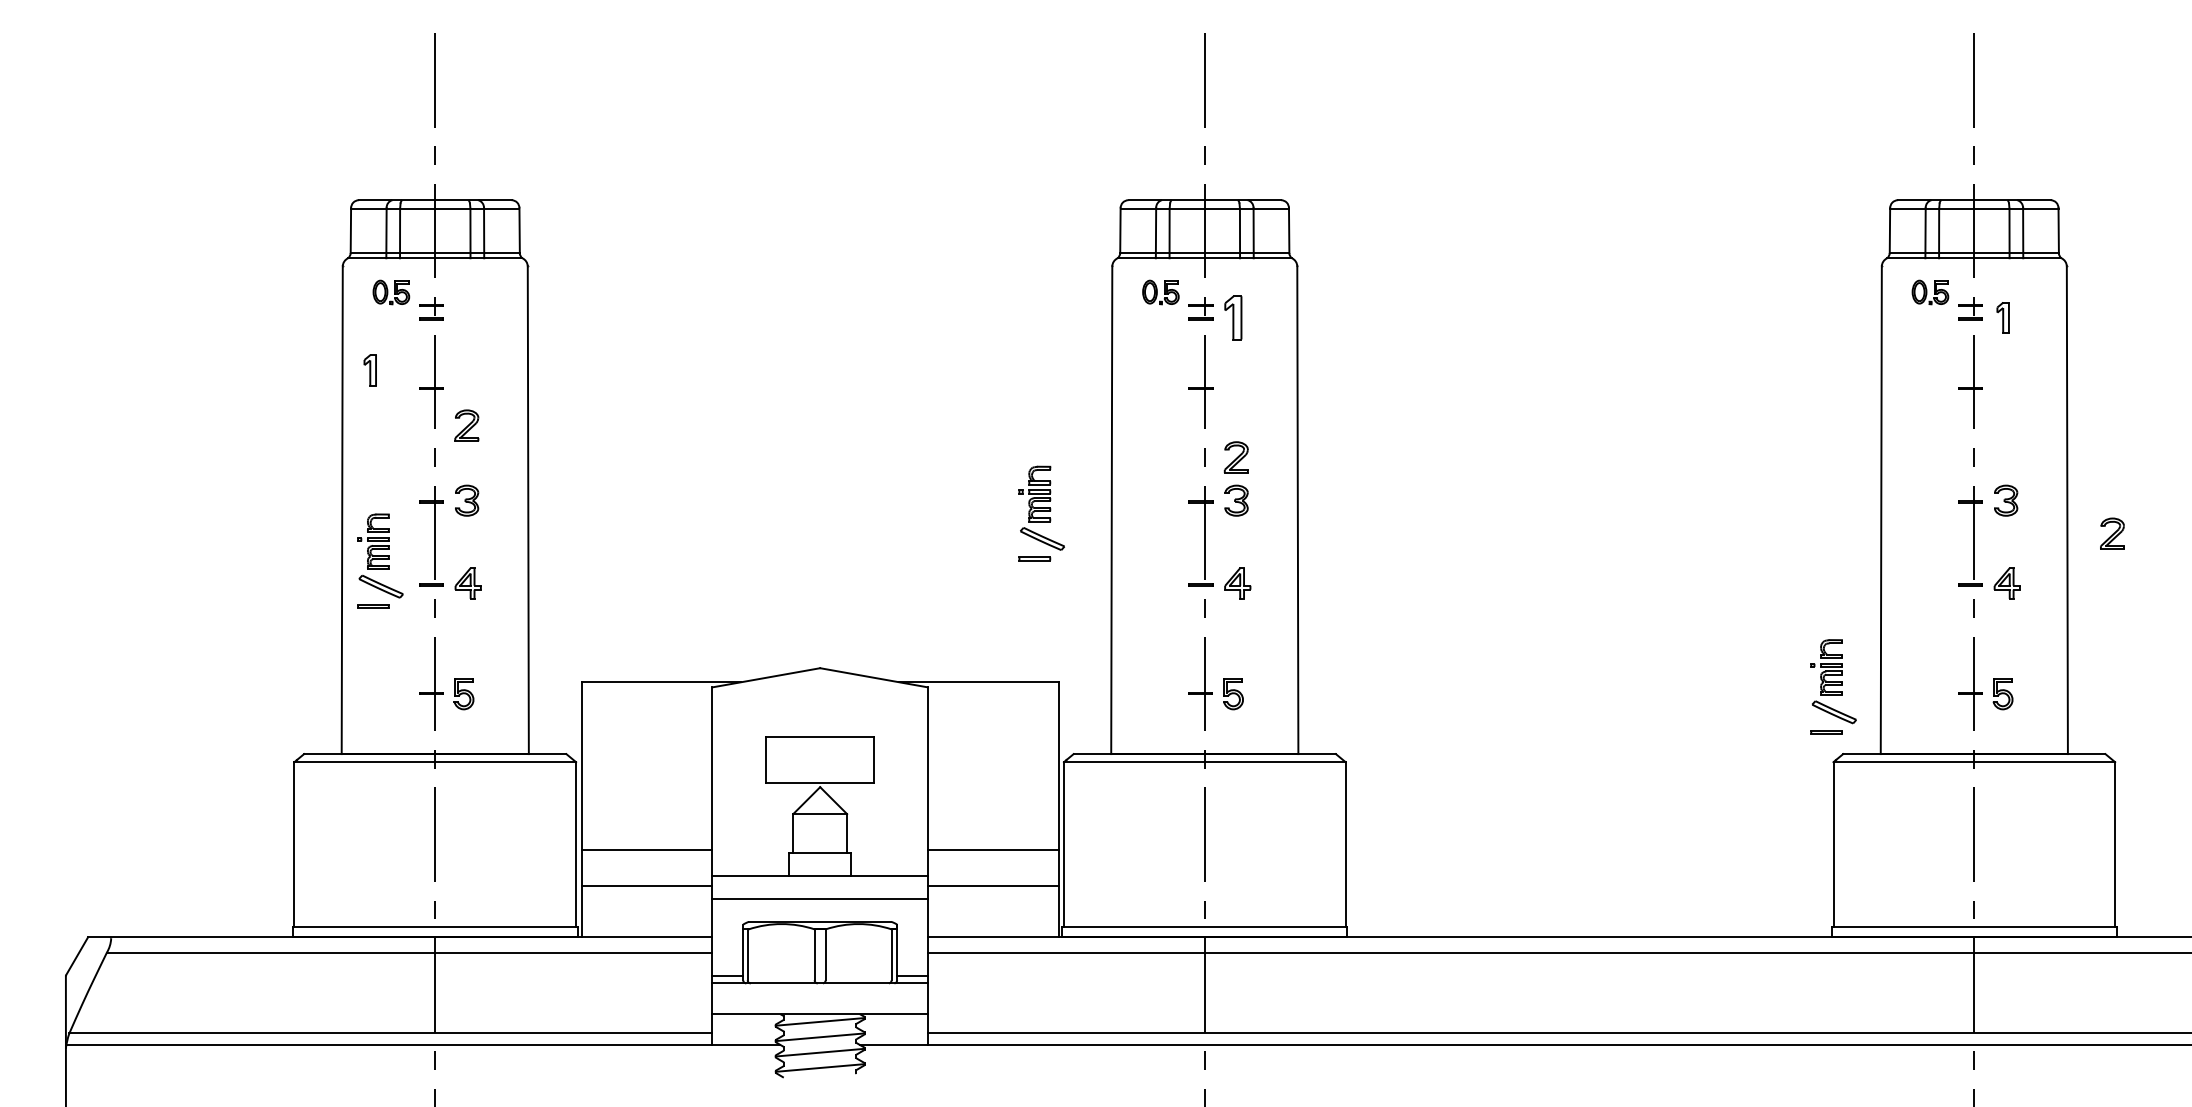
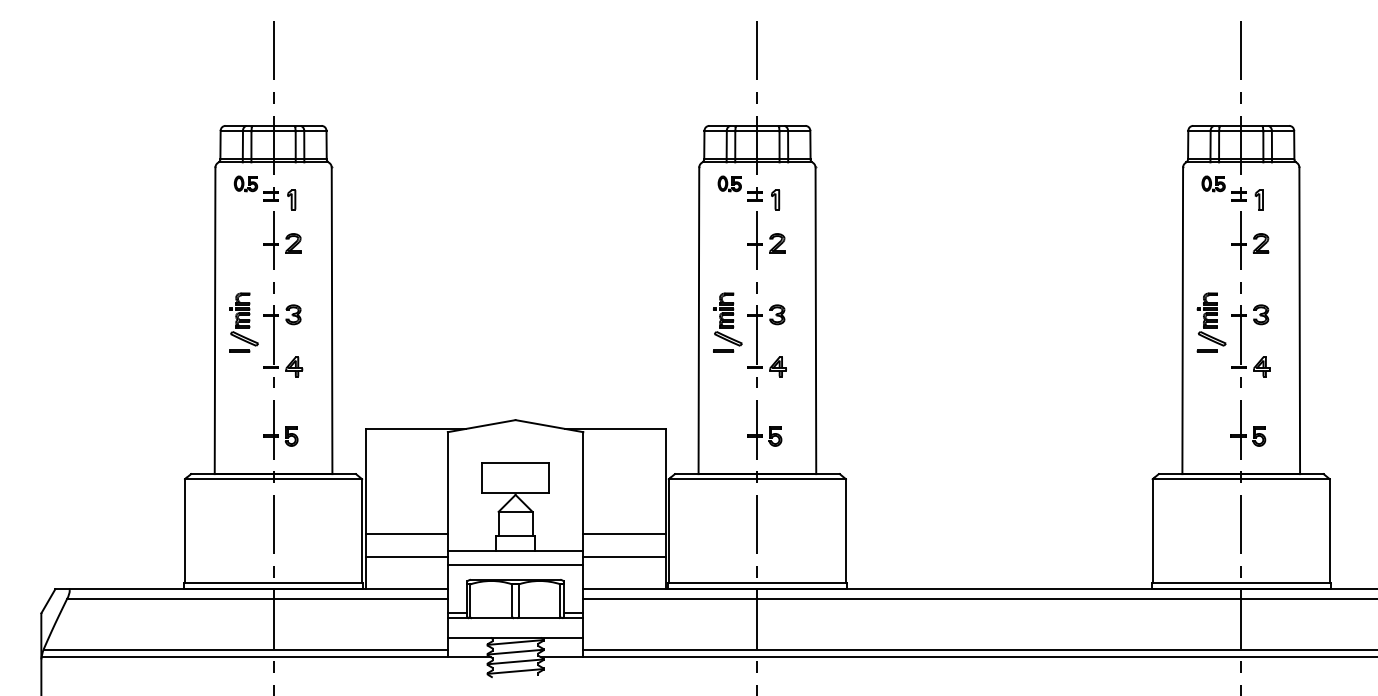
part: (1233, 317) -> (775, 199), size x0.71
part: (369, 369) -> (291, 199), moved
part: (466, 425) -> (293, 243), moved
part: (1236, 457) -> (777, 243), moved
part: (1041, 512) -> (727, 322), moved
part: (2111, 533) -> (1260, 243), moved
part: (379, 560) -> (243, 322), moved
part: (1833, 686) -> (1211, 322), moved

